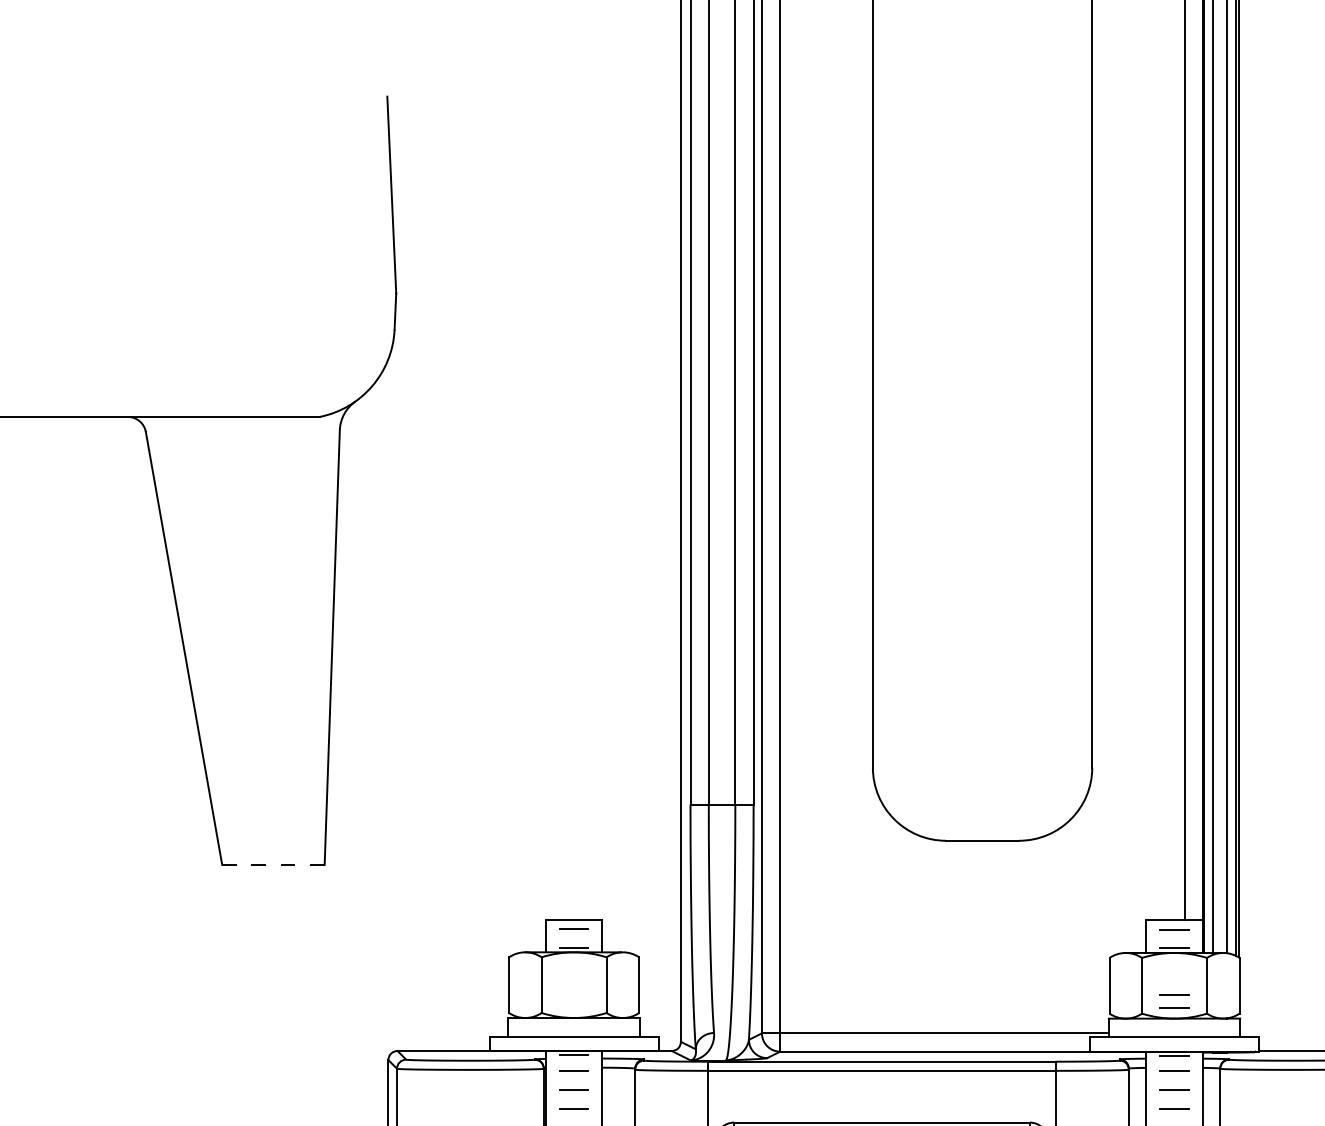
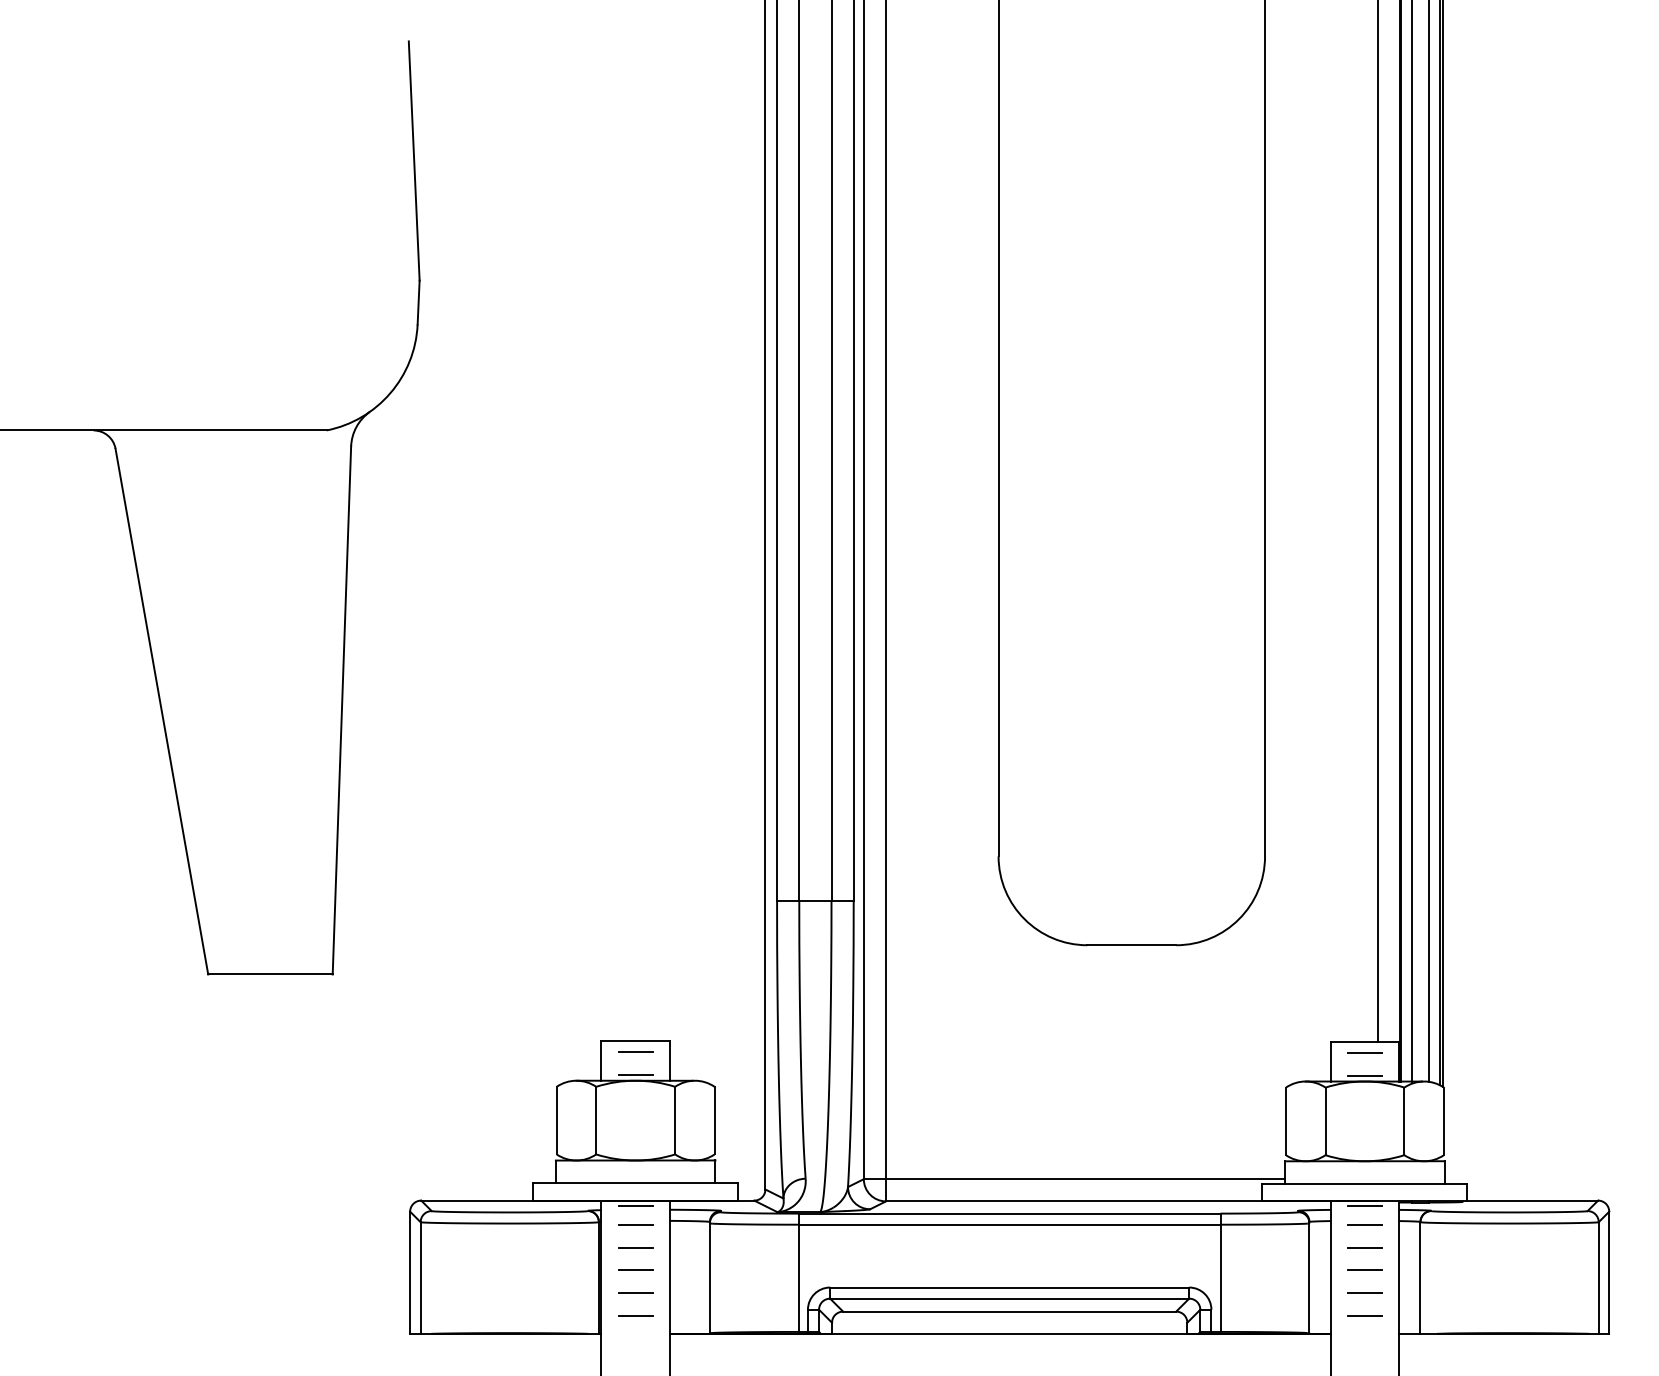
line: (273, 864) -> (270, 974), dashed -> solid
line: (1174, 994) -> (1364, 1131), removed
line: (1174, 1008) -> (1364, 1148), removed

